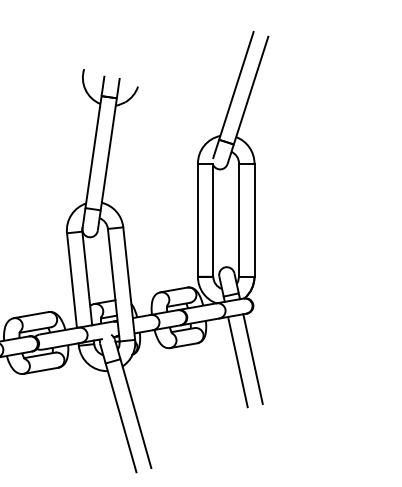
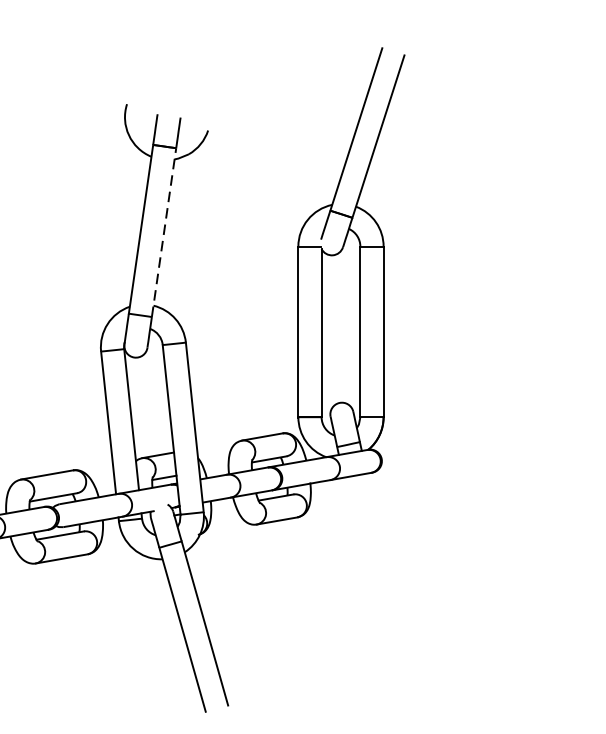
line: (108, 154) -> (163, 232), solid -> dashed
line: (252, 358) -> (380, 540), removed
line: (237, 361) -> (358, 544), removed

